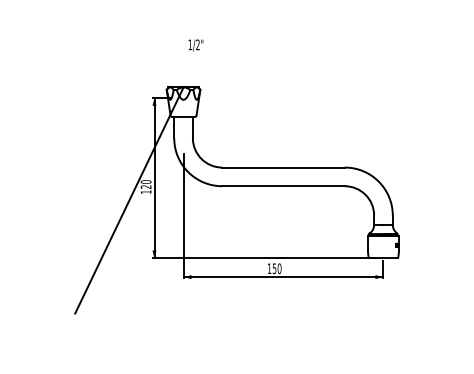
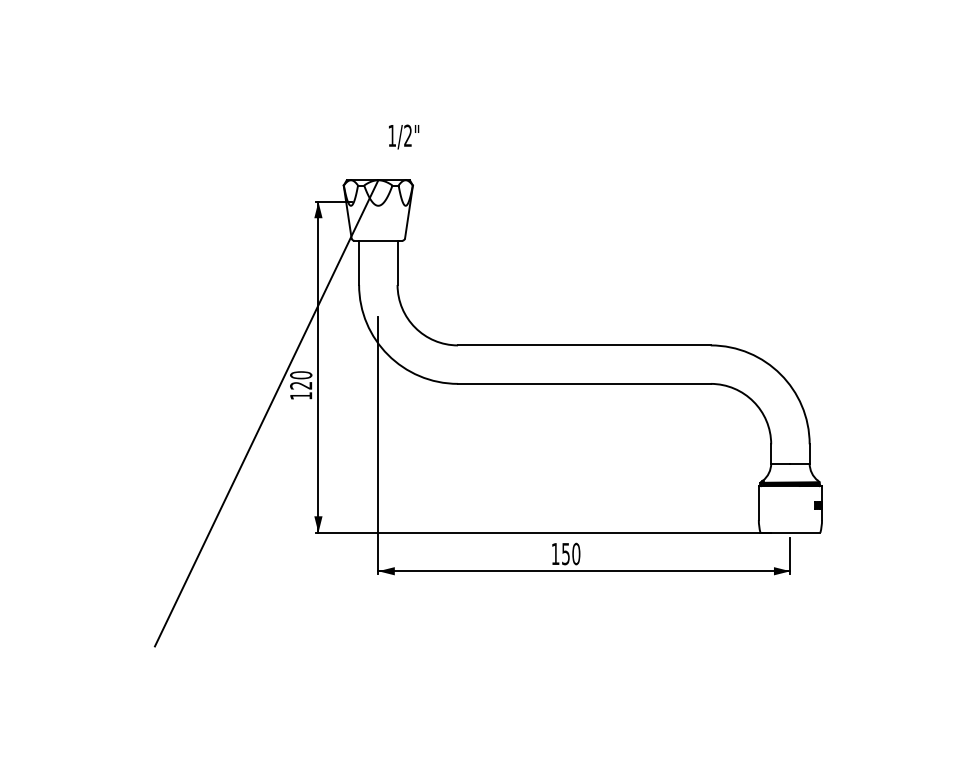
text: (195, 45) -> (402, 137), moved

